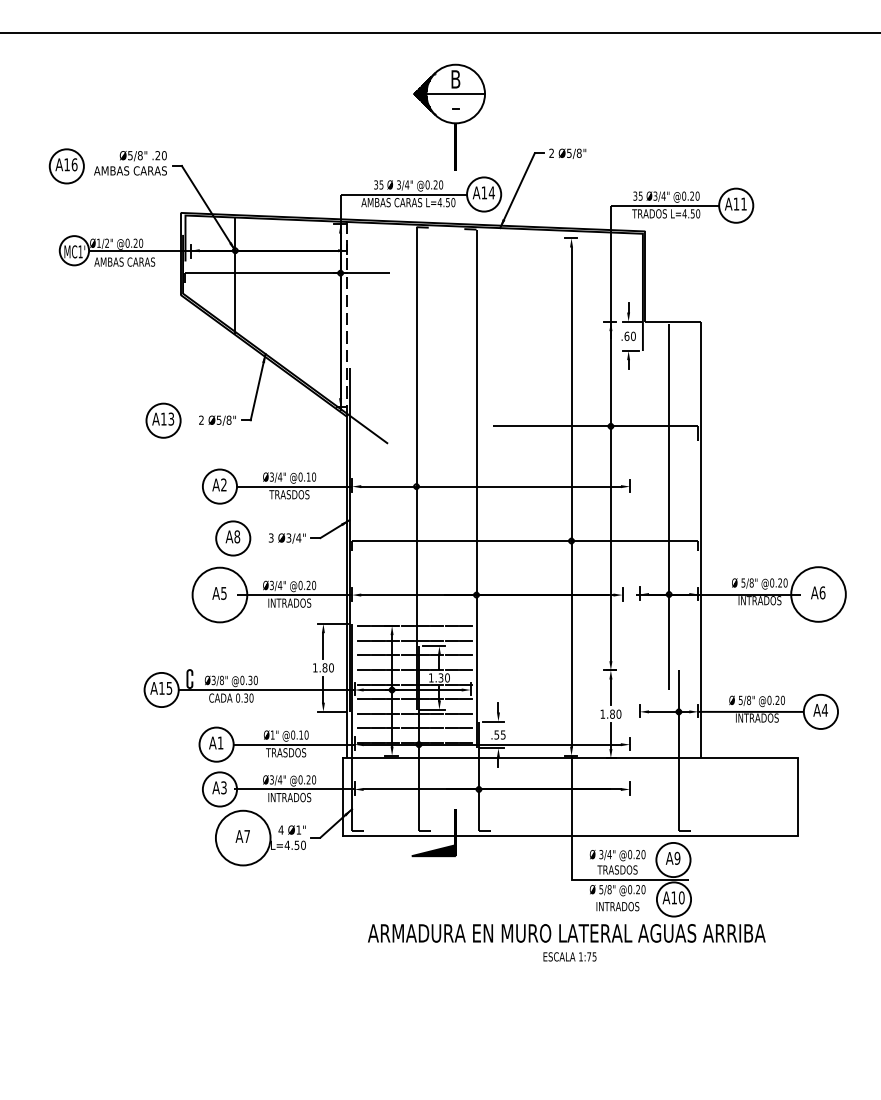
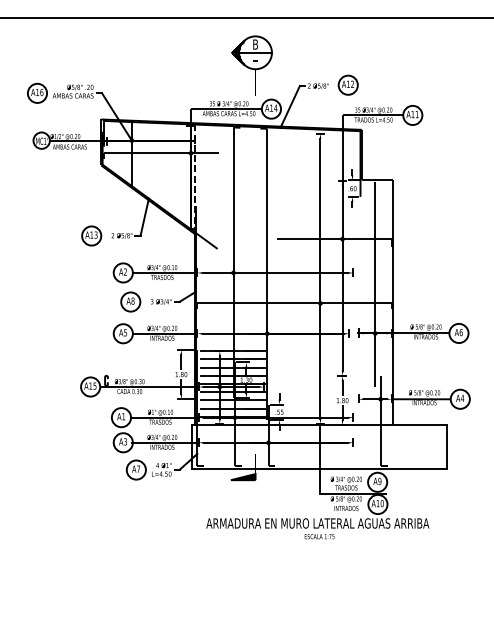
part: (619, 150) -> (347, 84), added
circle: (218, 594) -> (122, 333), size x0.62
circle: (817, 594) -> (458, 333), size x0.62
circle: (241, 837) -> (135, 469), size x0.62

